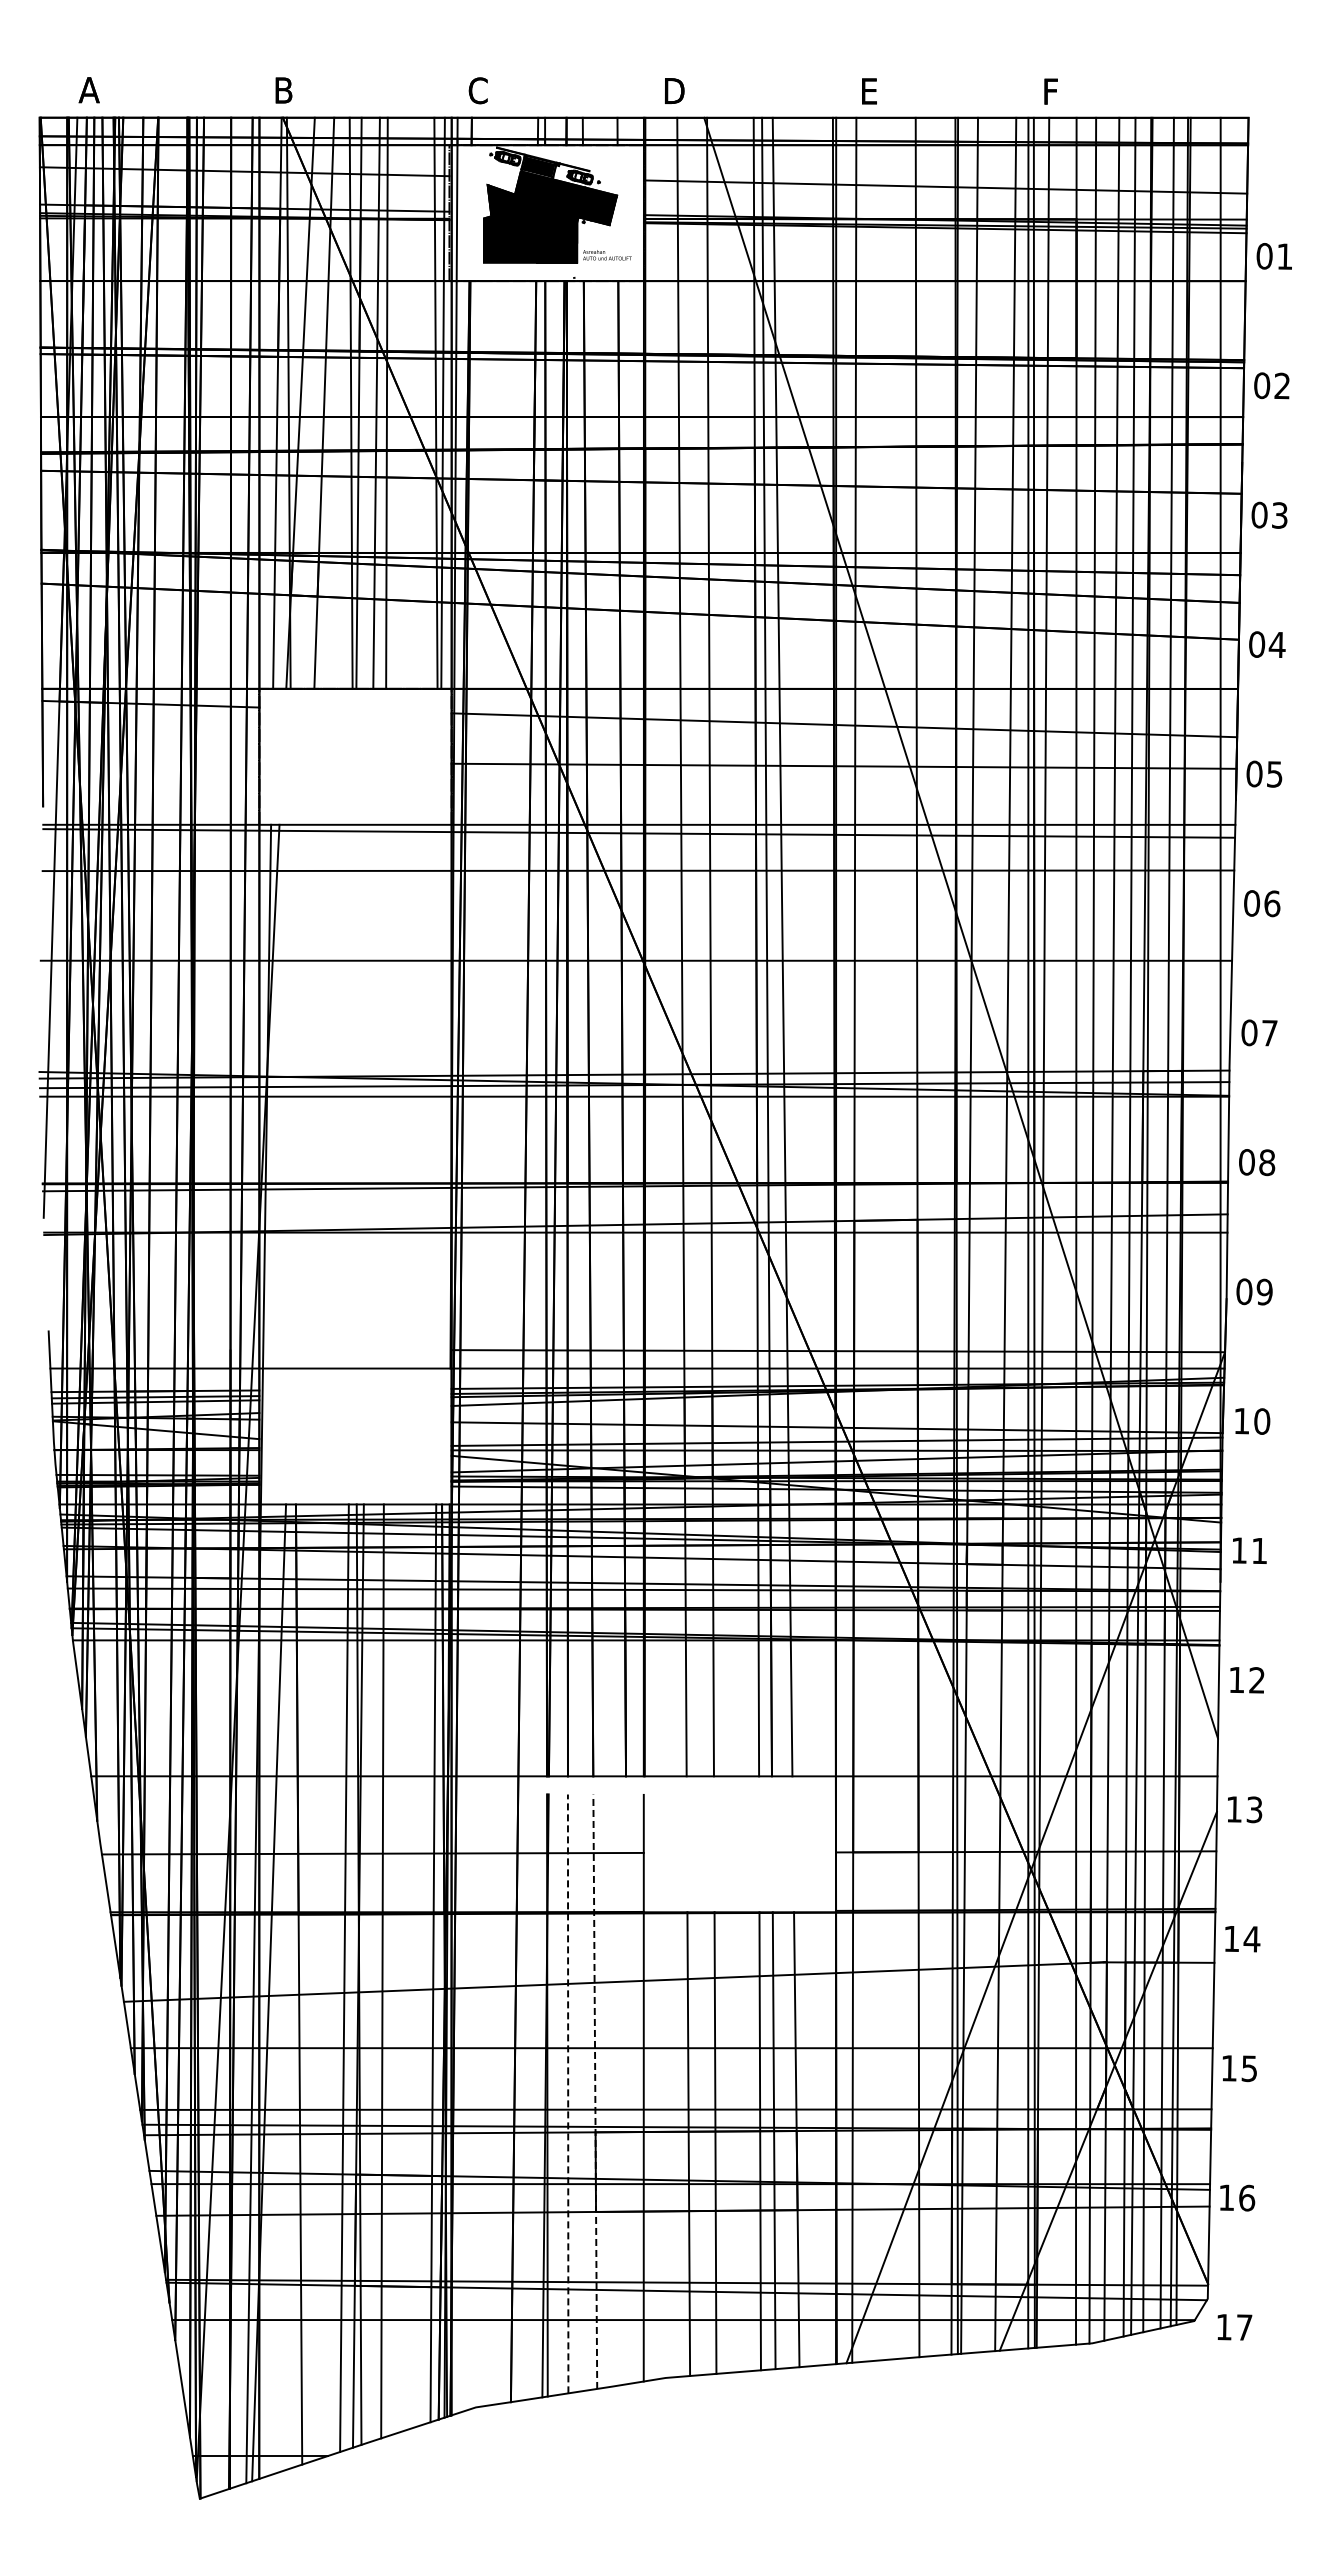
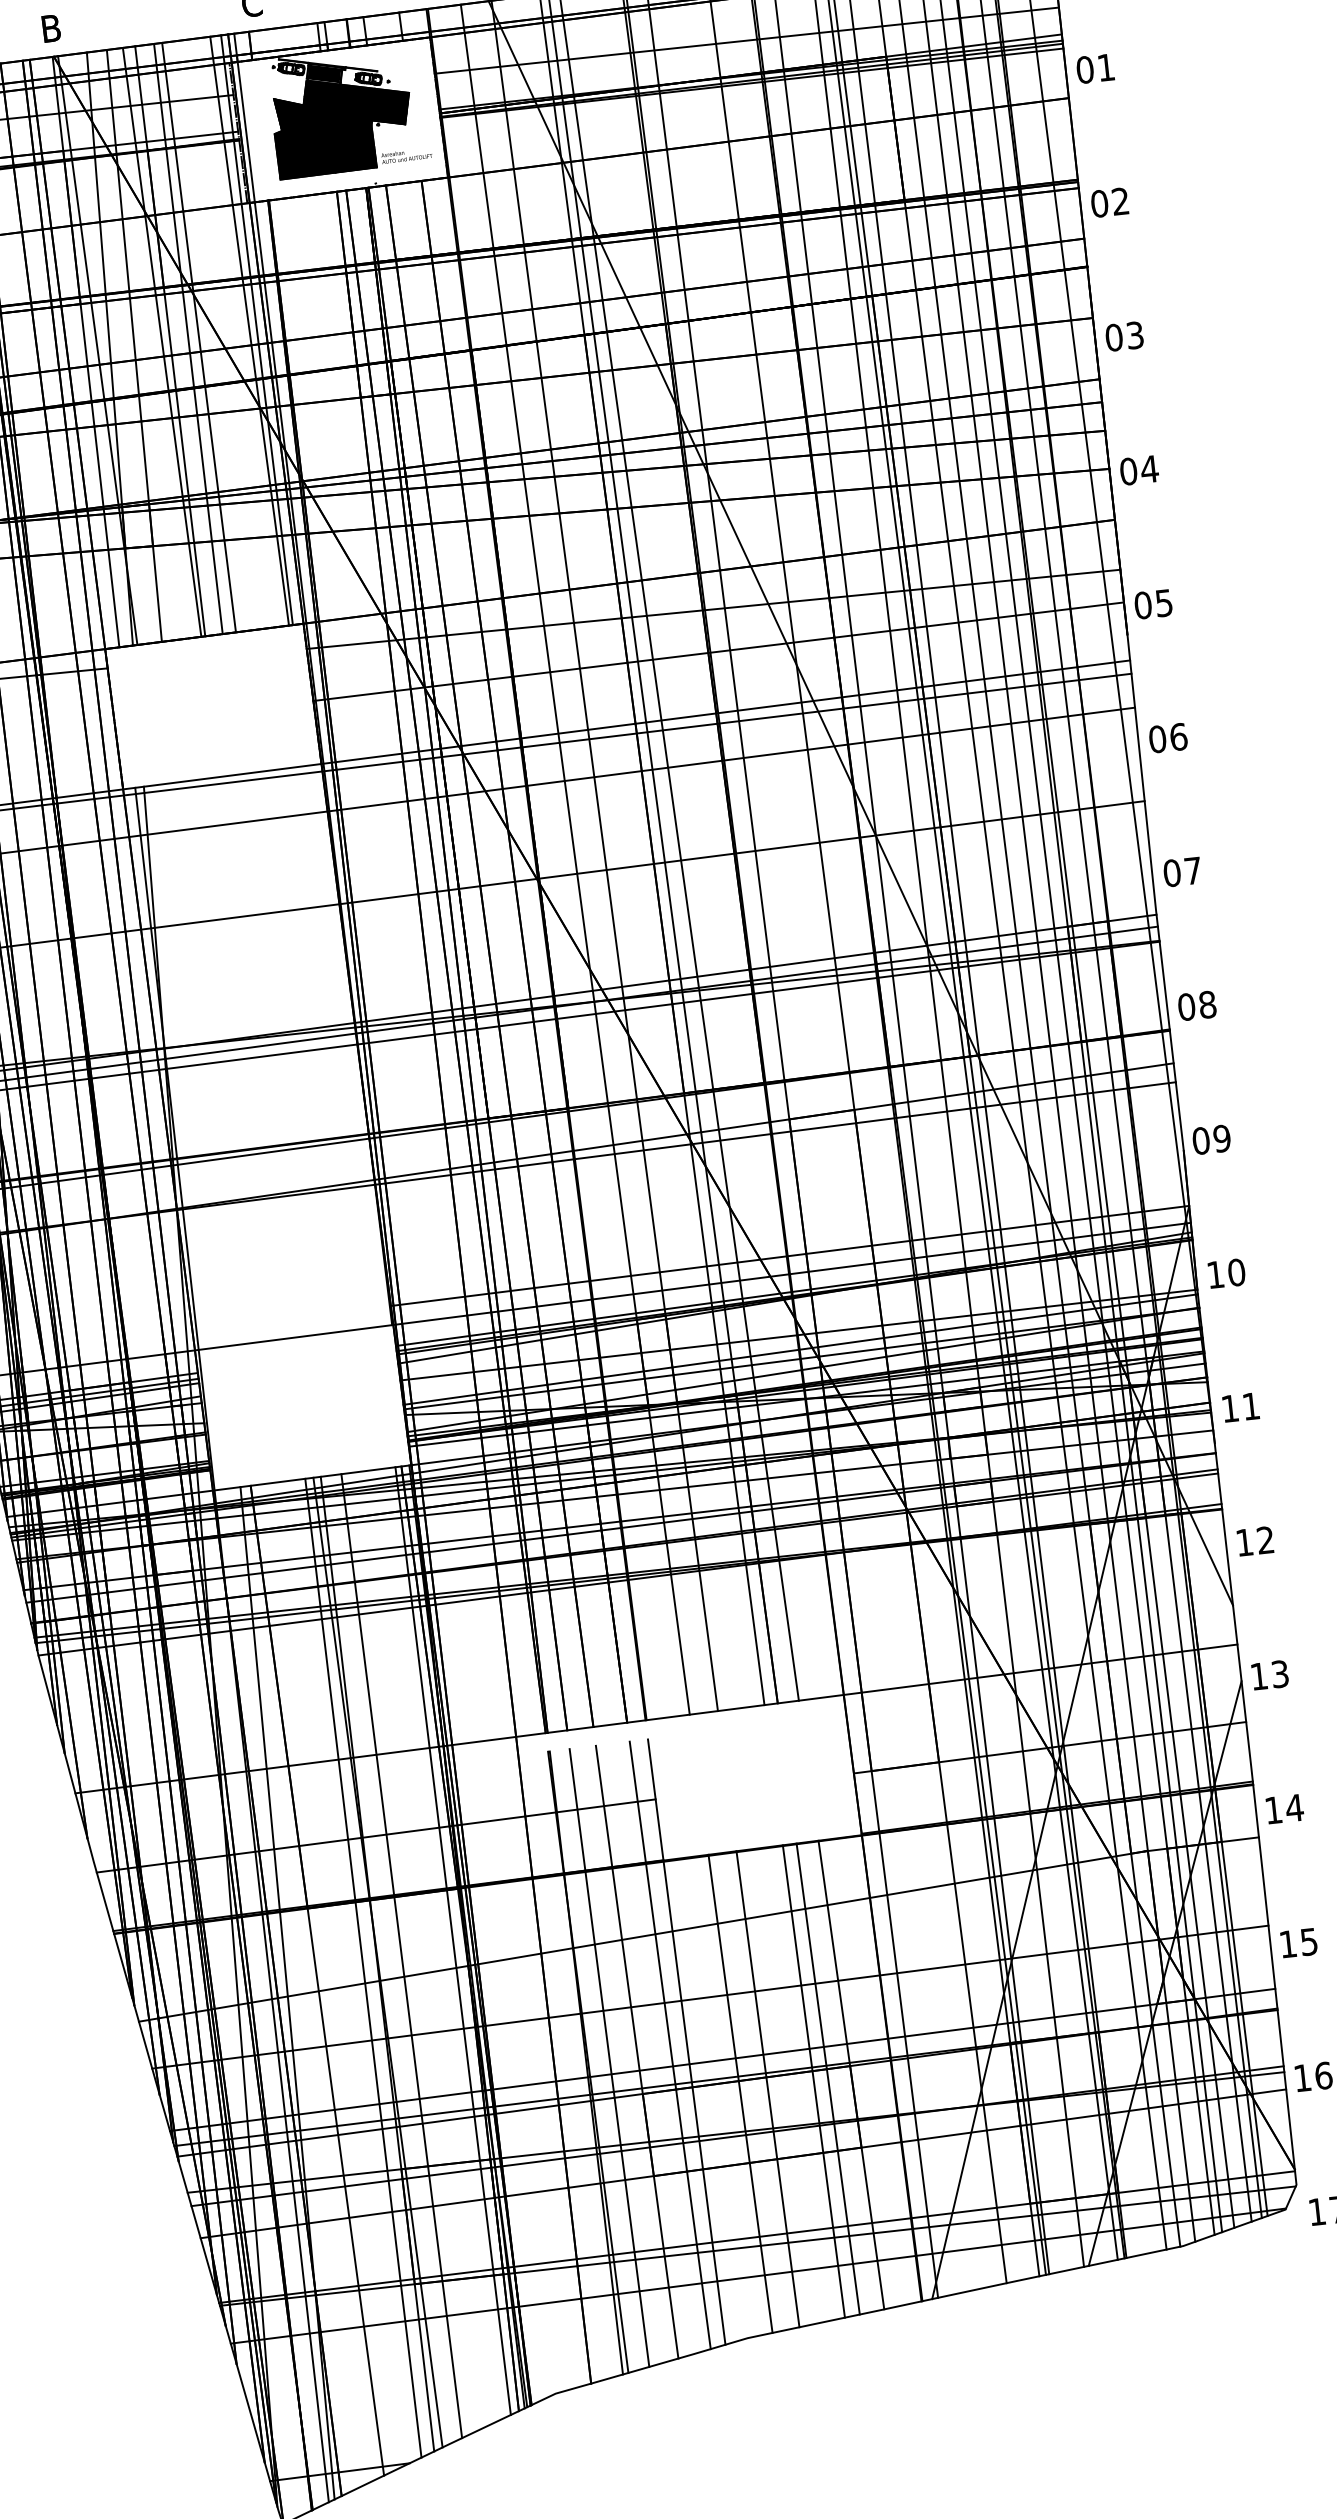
line: (627, 2088) -> (669, 2044), added
line: (595, 2091) -> (637, 2051), dashed -> solid
line: (568, 2093) -> (609, 2057), dashed -> solid

